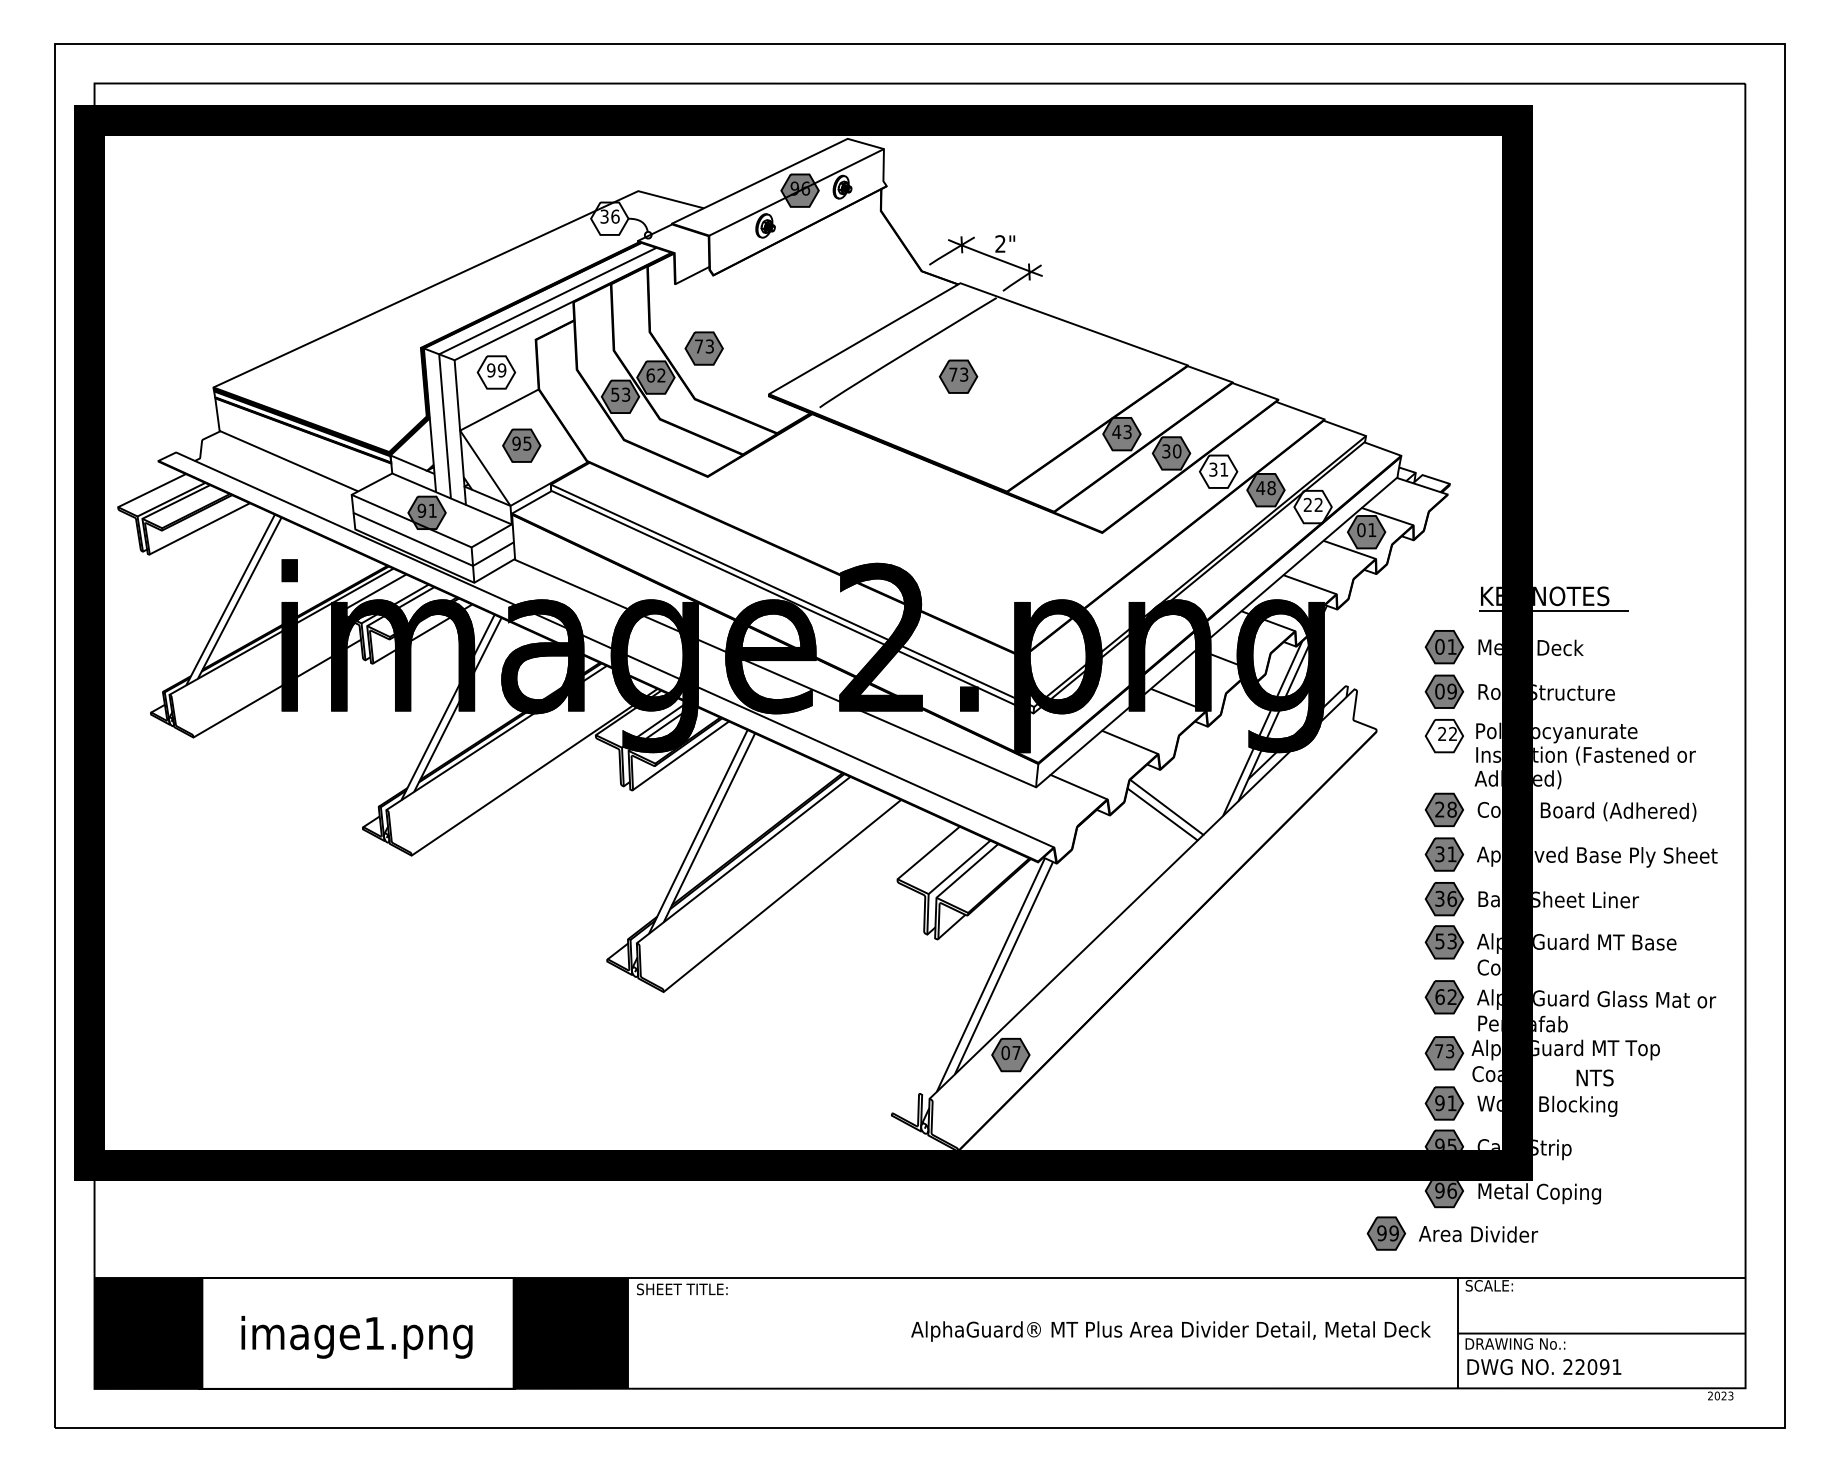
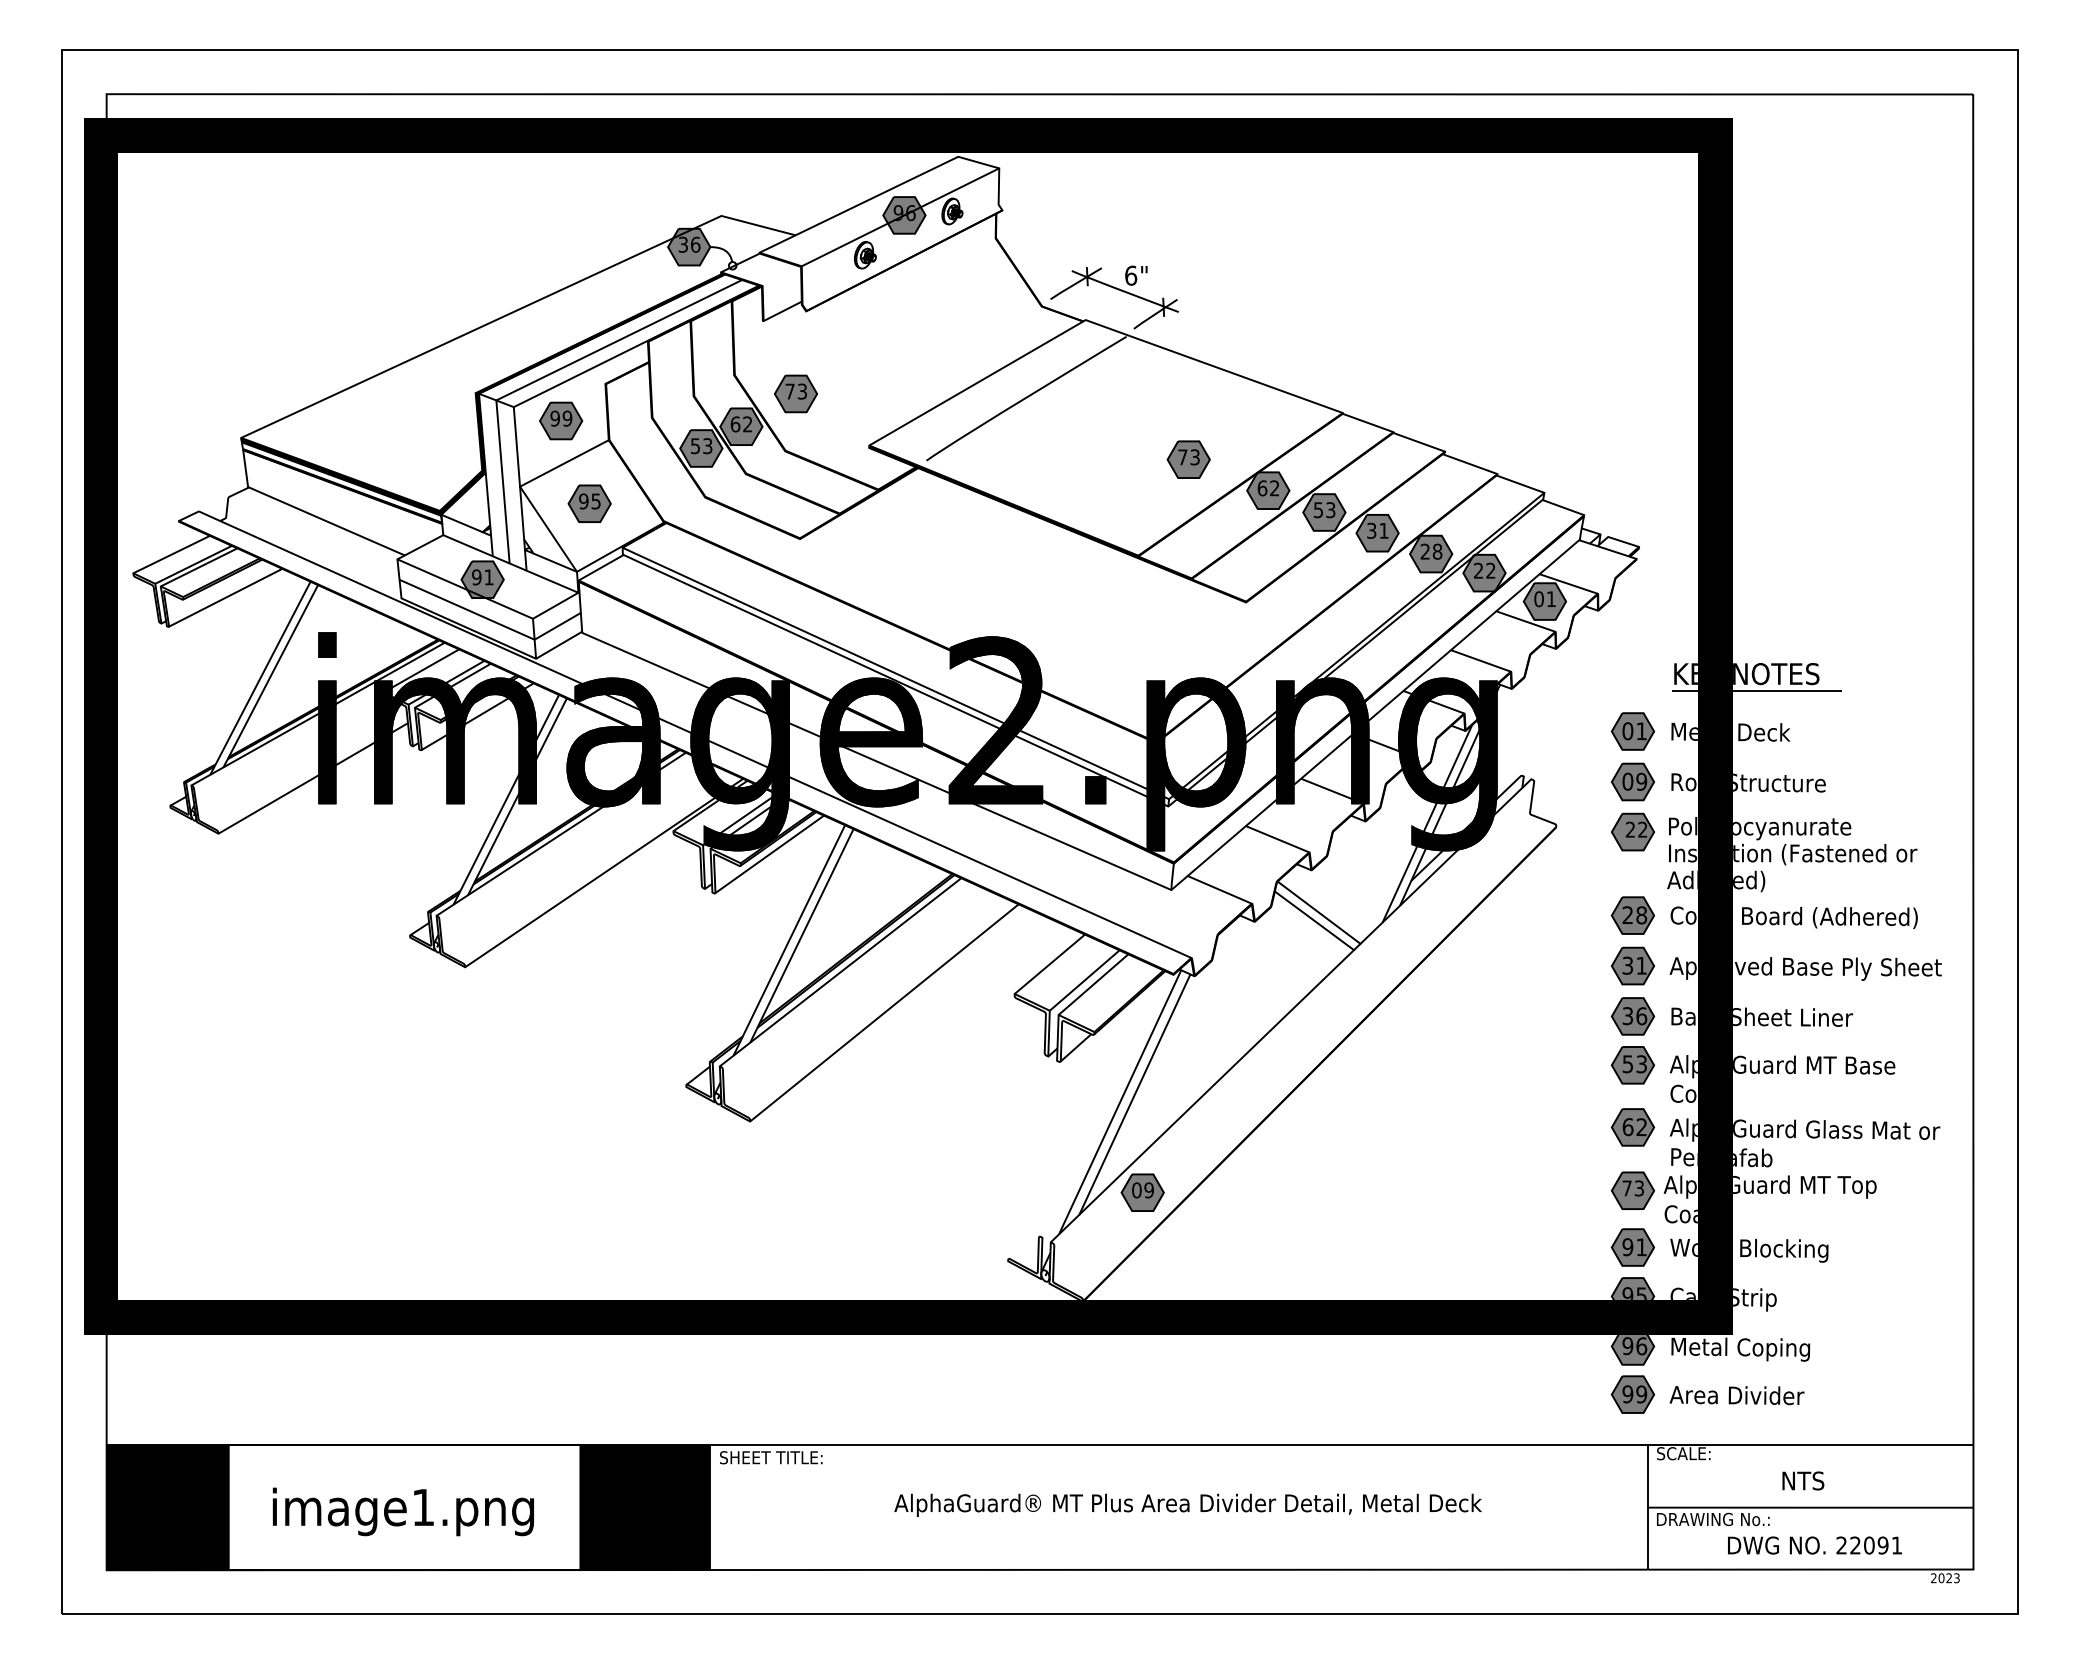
fill: (609, 218) -> (688, 246), added
text: (1000, 243) -> (1131, 275), 2" -> 6"
fill: (496, 372) -> (561, 420), added
part: (958, 376) -> (1188, 459), moved
text: (1121, 432) -> (1267, 488), 43 -> 62
text: (1171, 451) -> (1324, 510), 30 -> 53
fill: (1218, 471) -> (1377, 532), added
text: (1260, 487) -> (1425, 551), 48 -> 28
fill: (1312, 506) -> (1483, 572), added
fill: (1444, 735) -> (1633, 831), added
text: (1016, 1052) -> (1149, 1189), 07 -> 09
text: (1594, 1077) -> (1802, 1480), moved
part: (1452, 1233) -> (1707, 1394), moved
text: (1170, 1331) -> (1187, 1505), moved
text: (1544, 1367) -> (1815, 1546), moved

